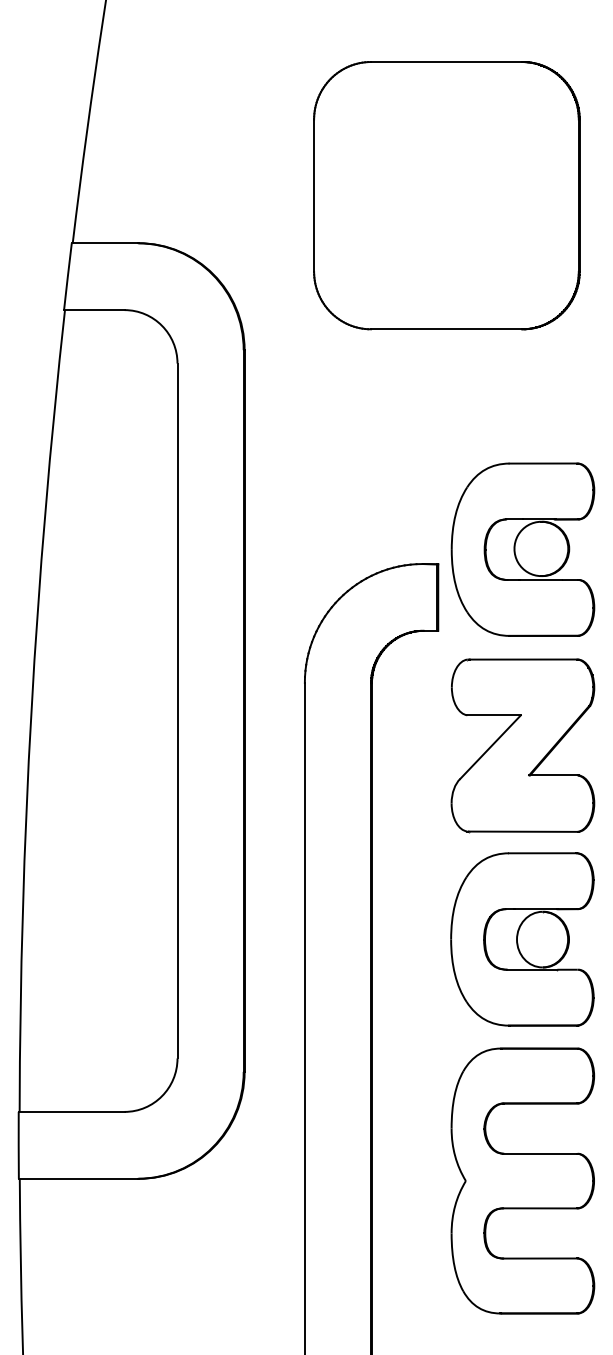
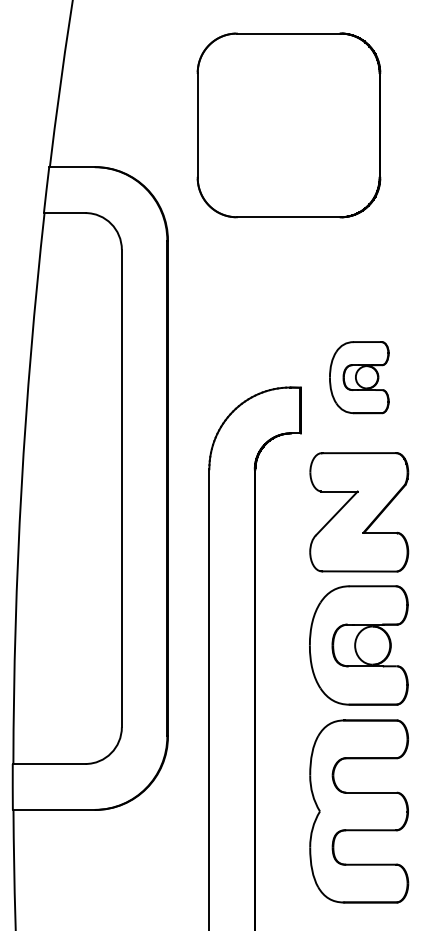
part: (446, 195) -> (288, 125), moved
part: (523, 549) -> (359, 377), size x0.6

